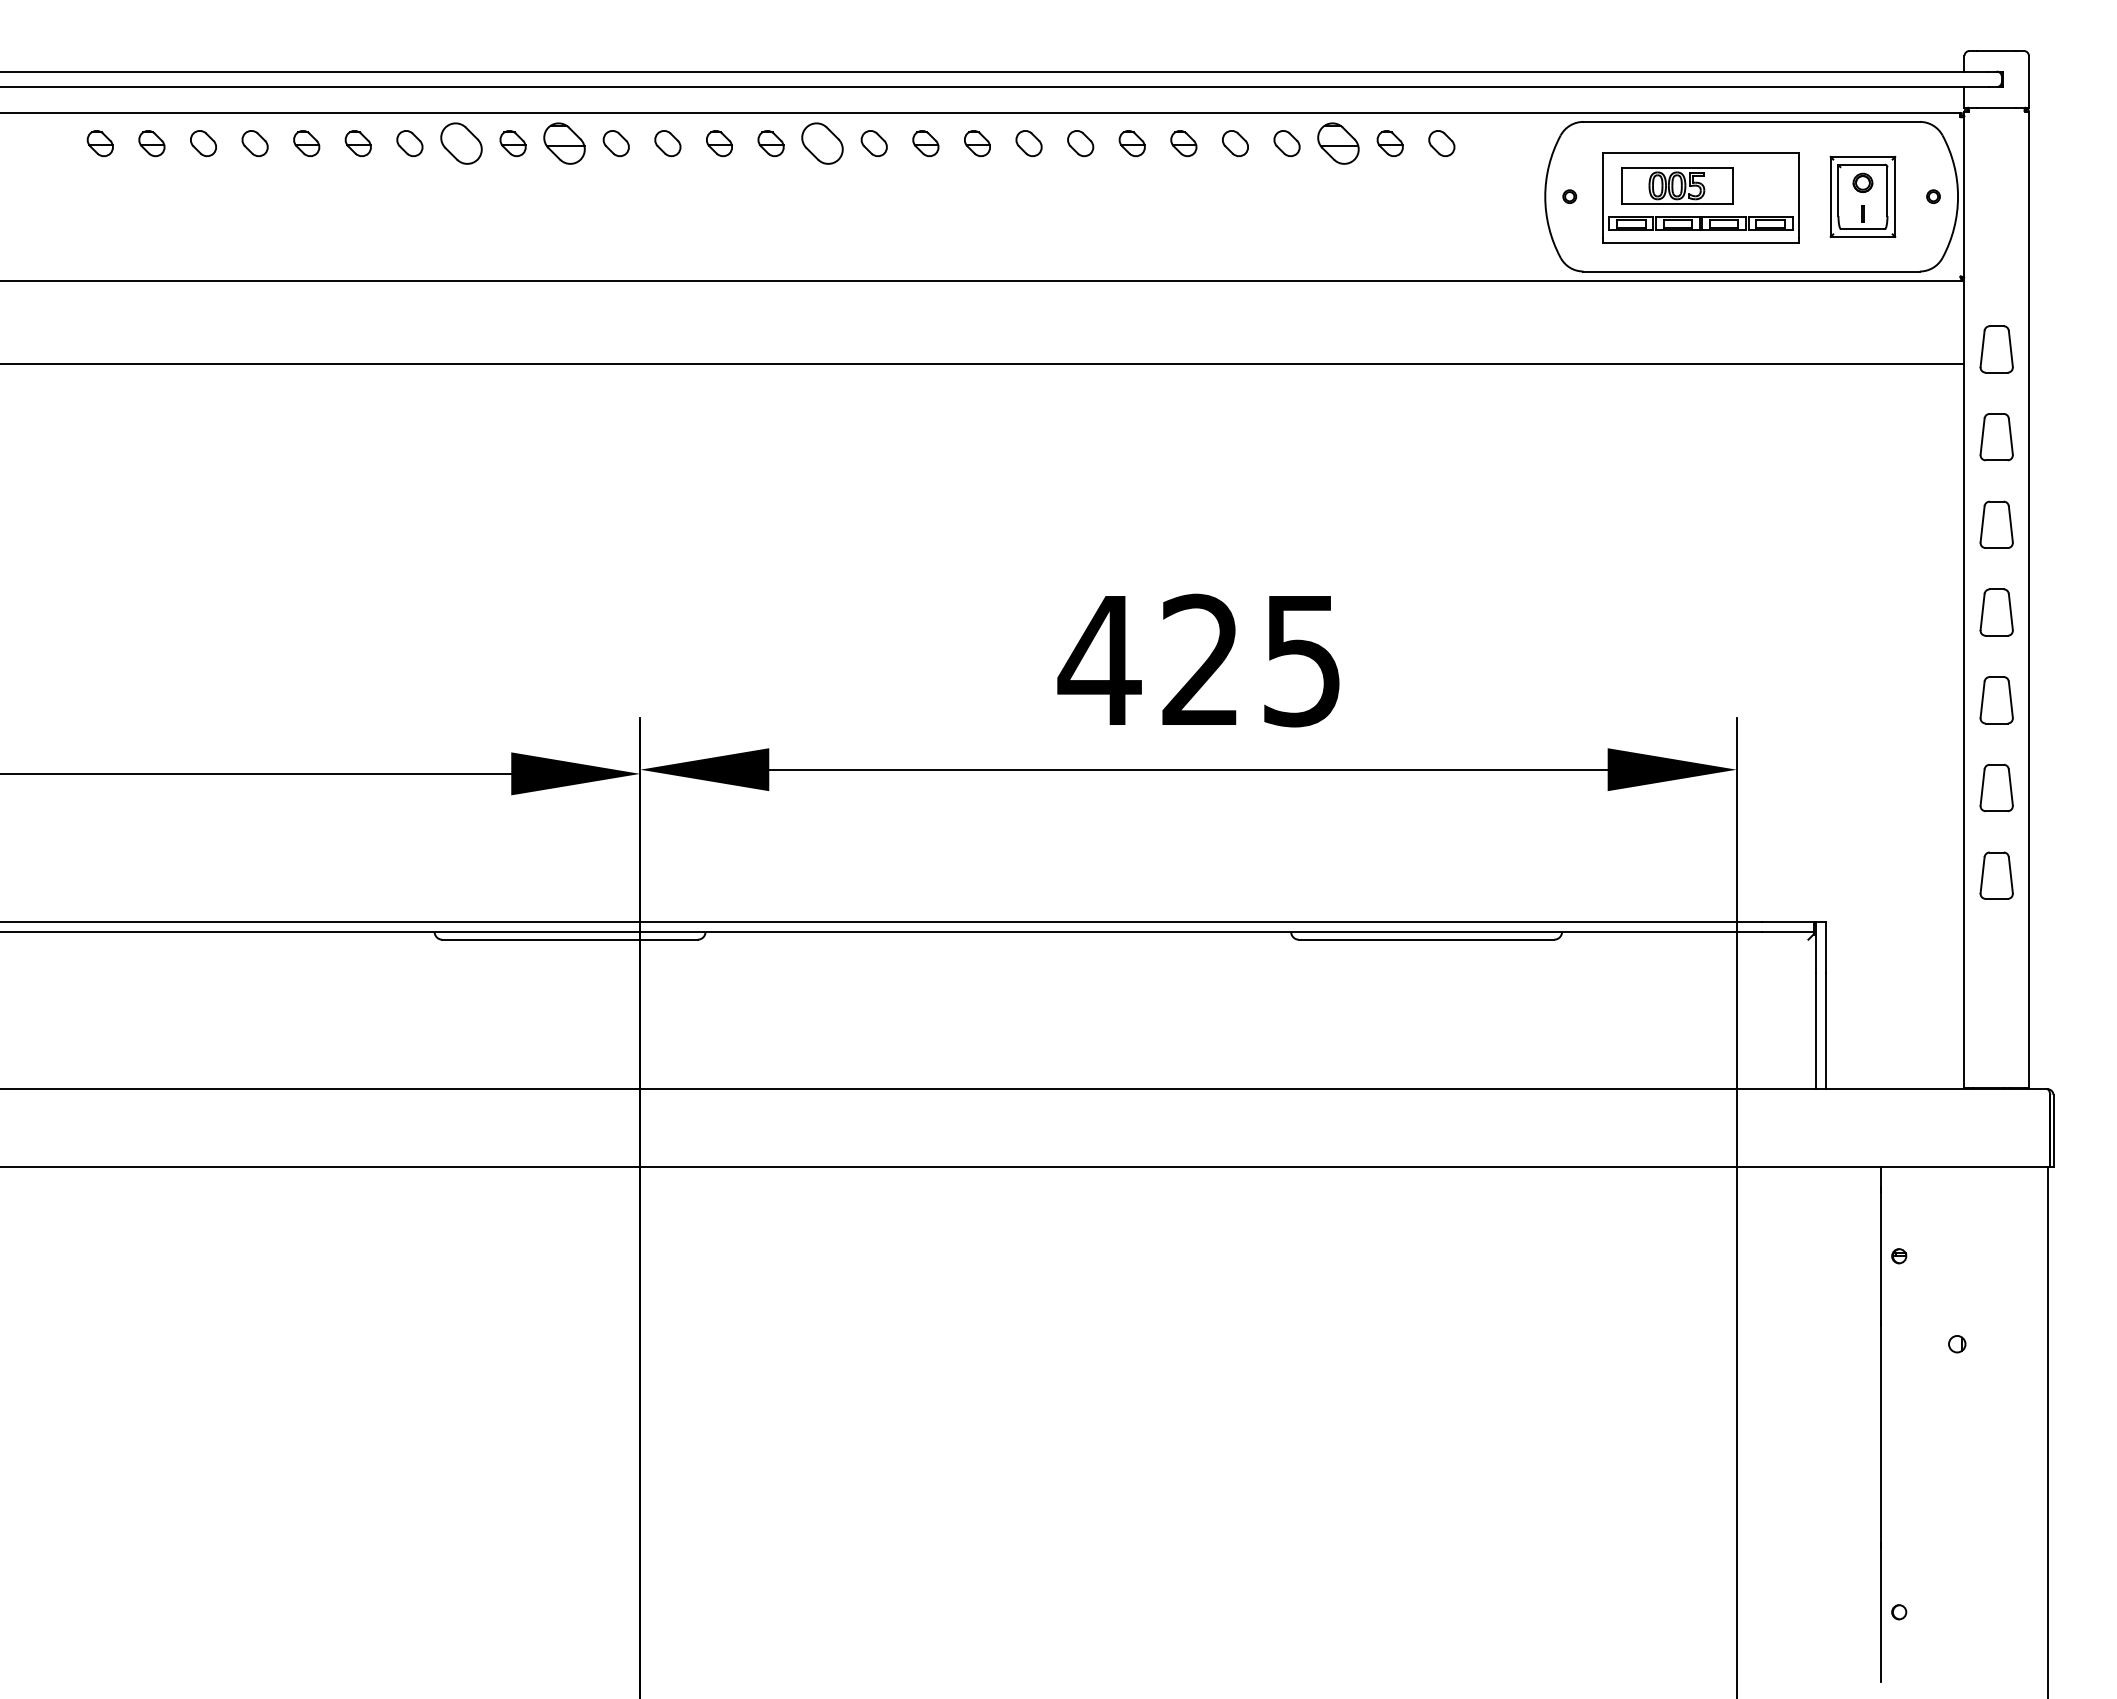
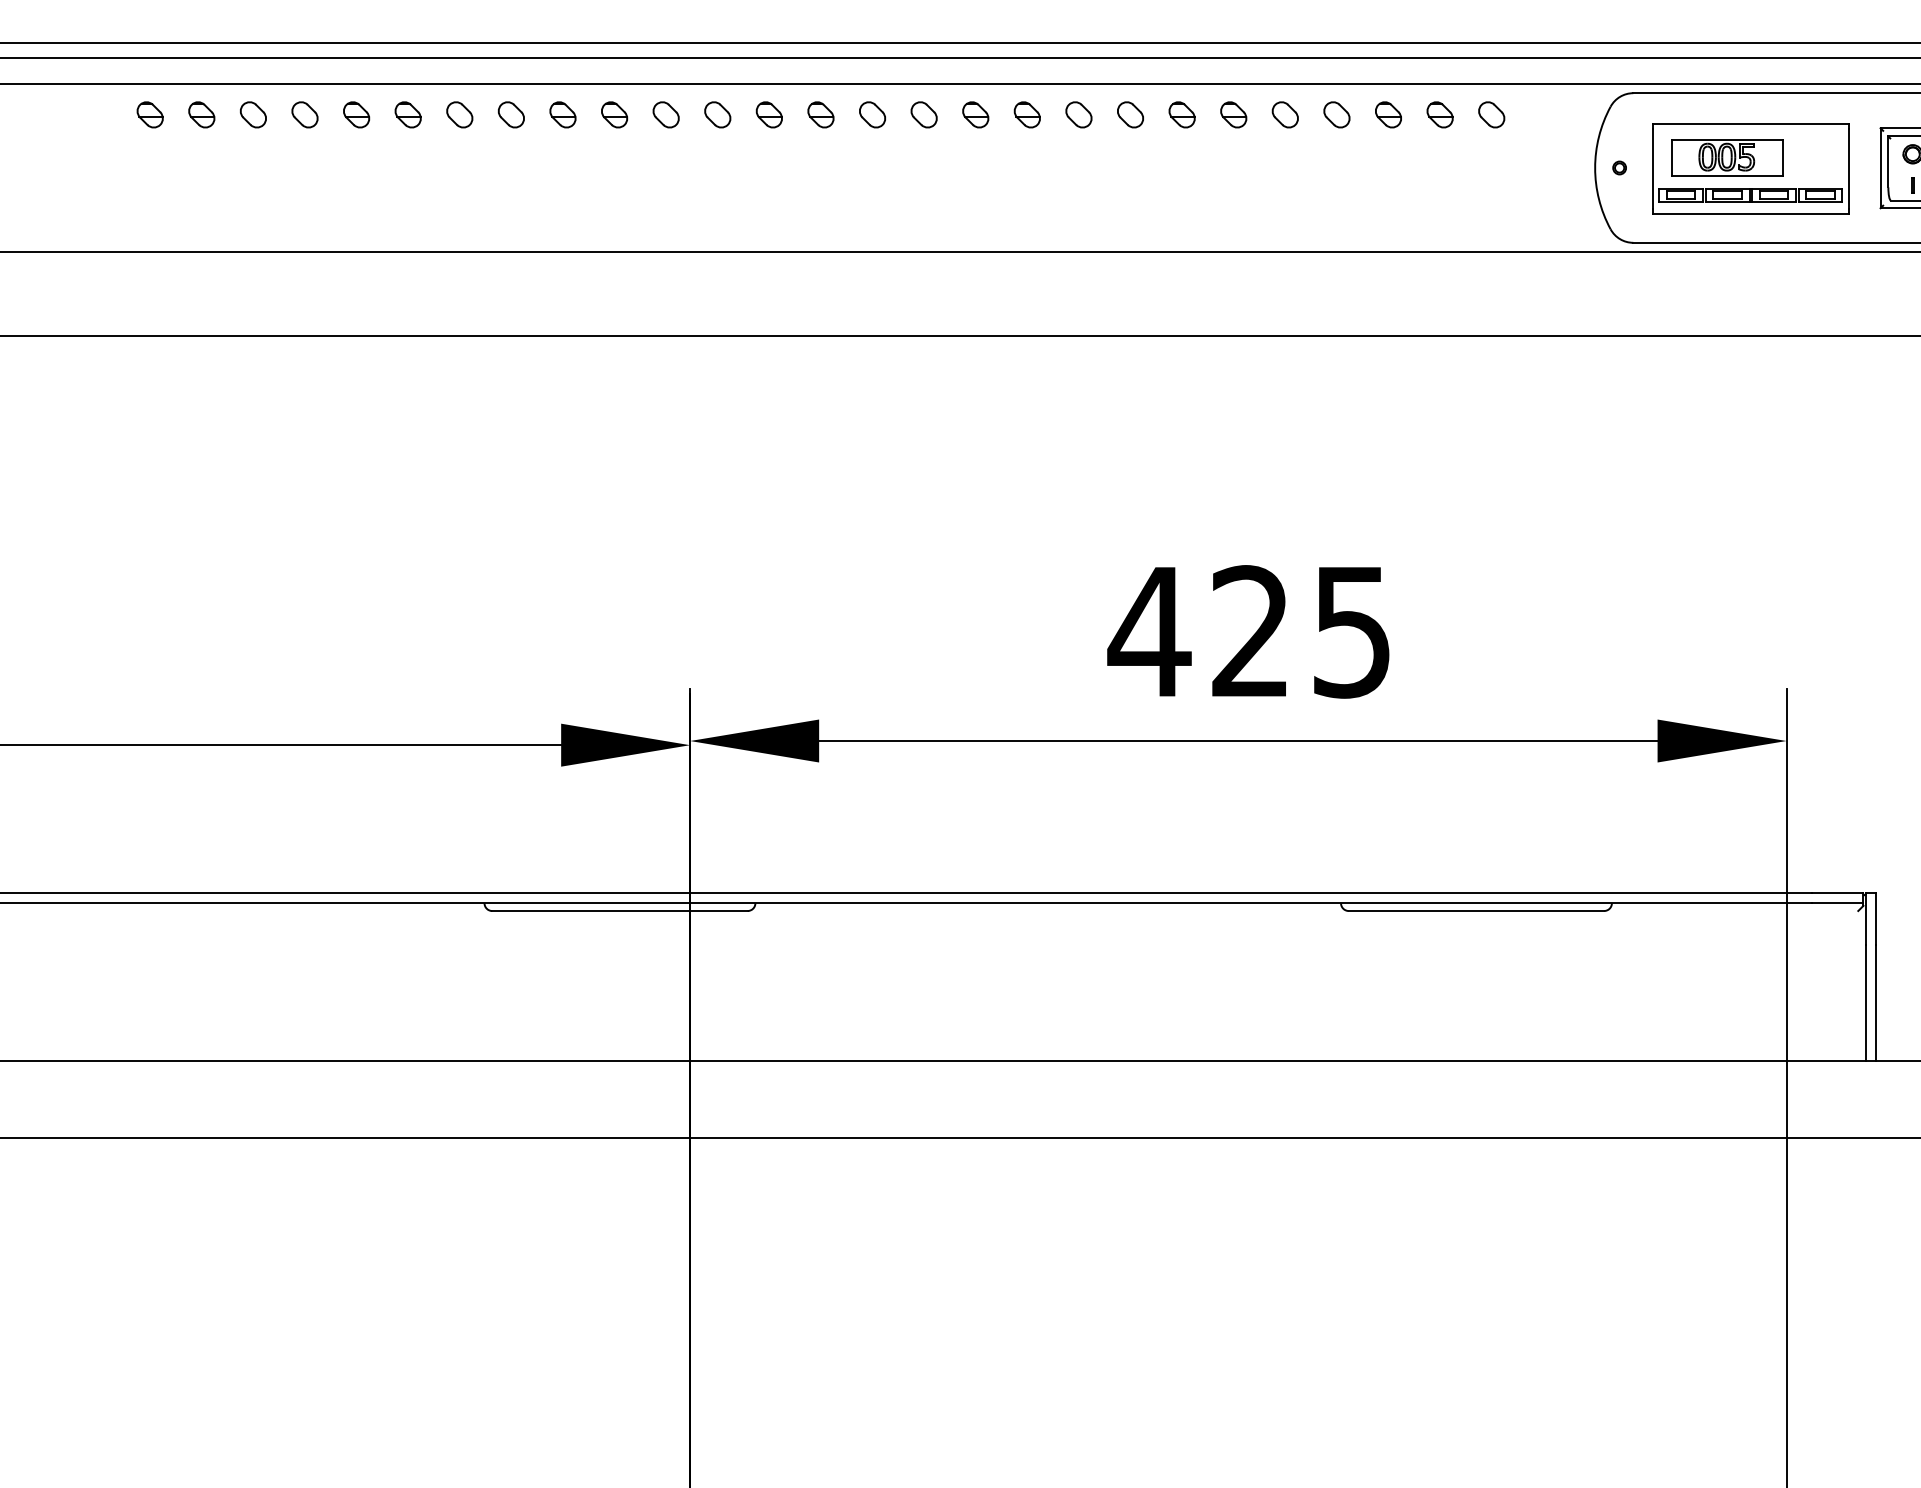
part: (461, 143) -> (511, 114), size x0.62
part: (564, 143) -> (614, 114), size x0.62
part: (822, 143) -> (872, 114), size x0.62
part: (1338, 143) -> (1388, 114), size x0.62

